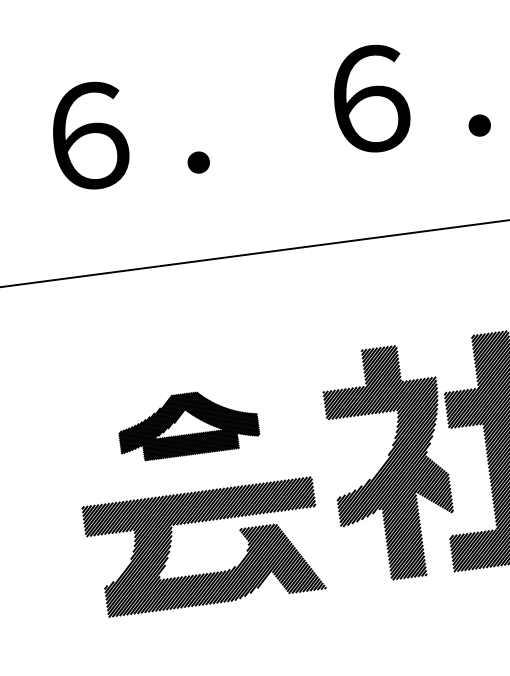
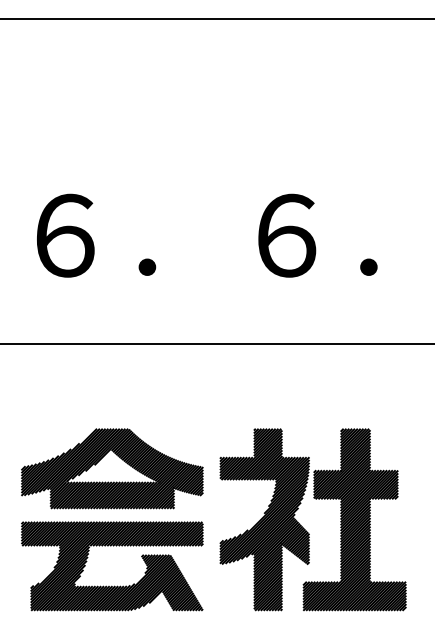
part: (188, 423) -> (112, 468), size x1.67

